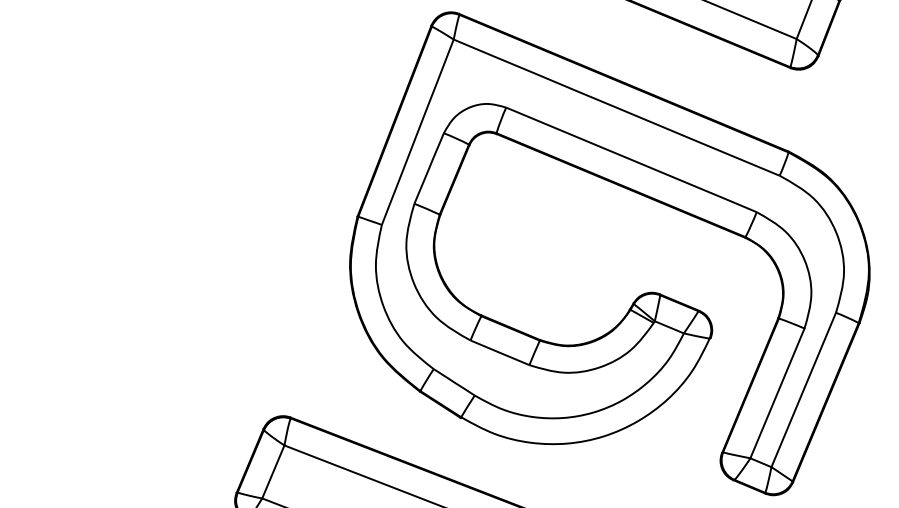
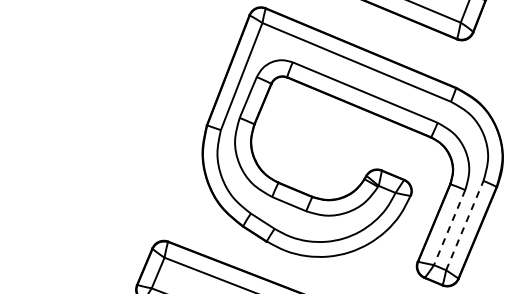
line: (804, 389) -> (465, 225), solid -> dashed
line: (777, 393) -> (449, 227), solid -> dashed

